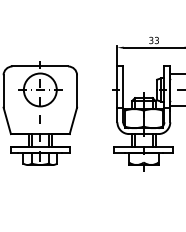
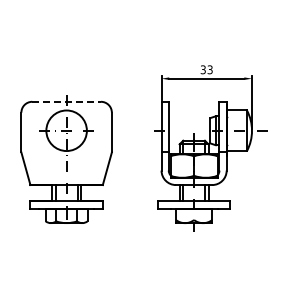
line: (41, 66) -> (67, 101), solid -> dashed

